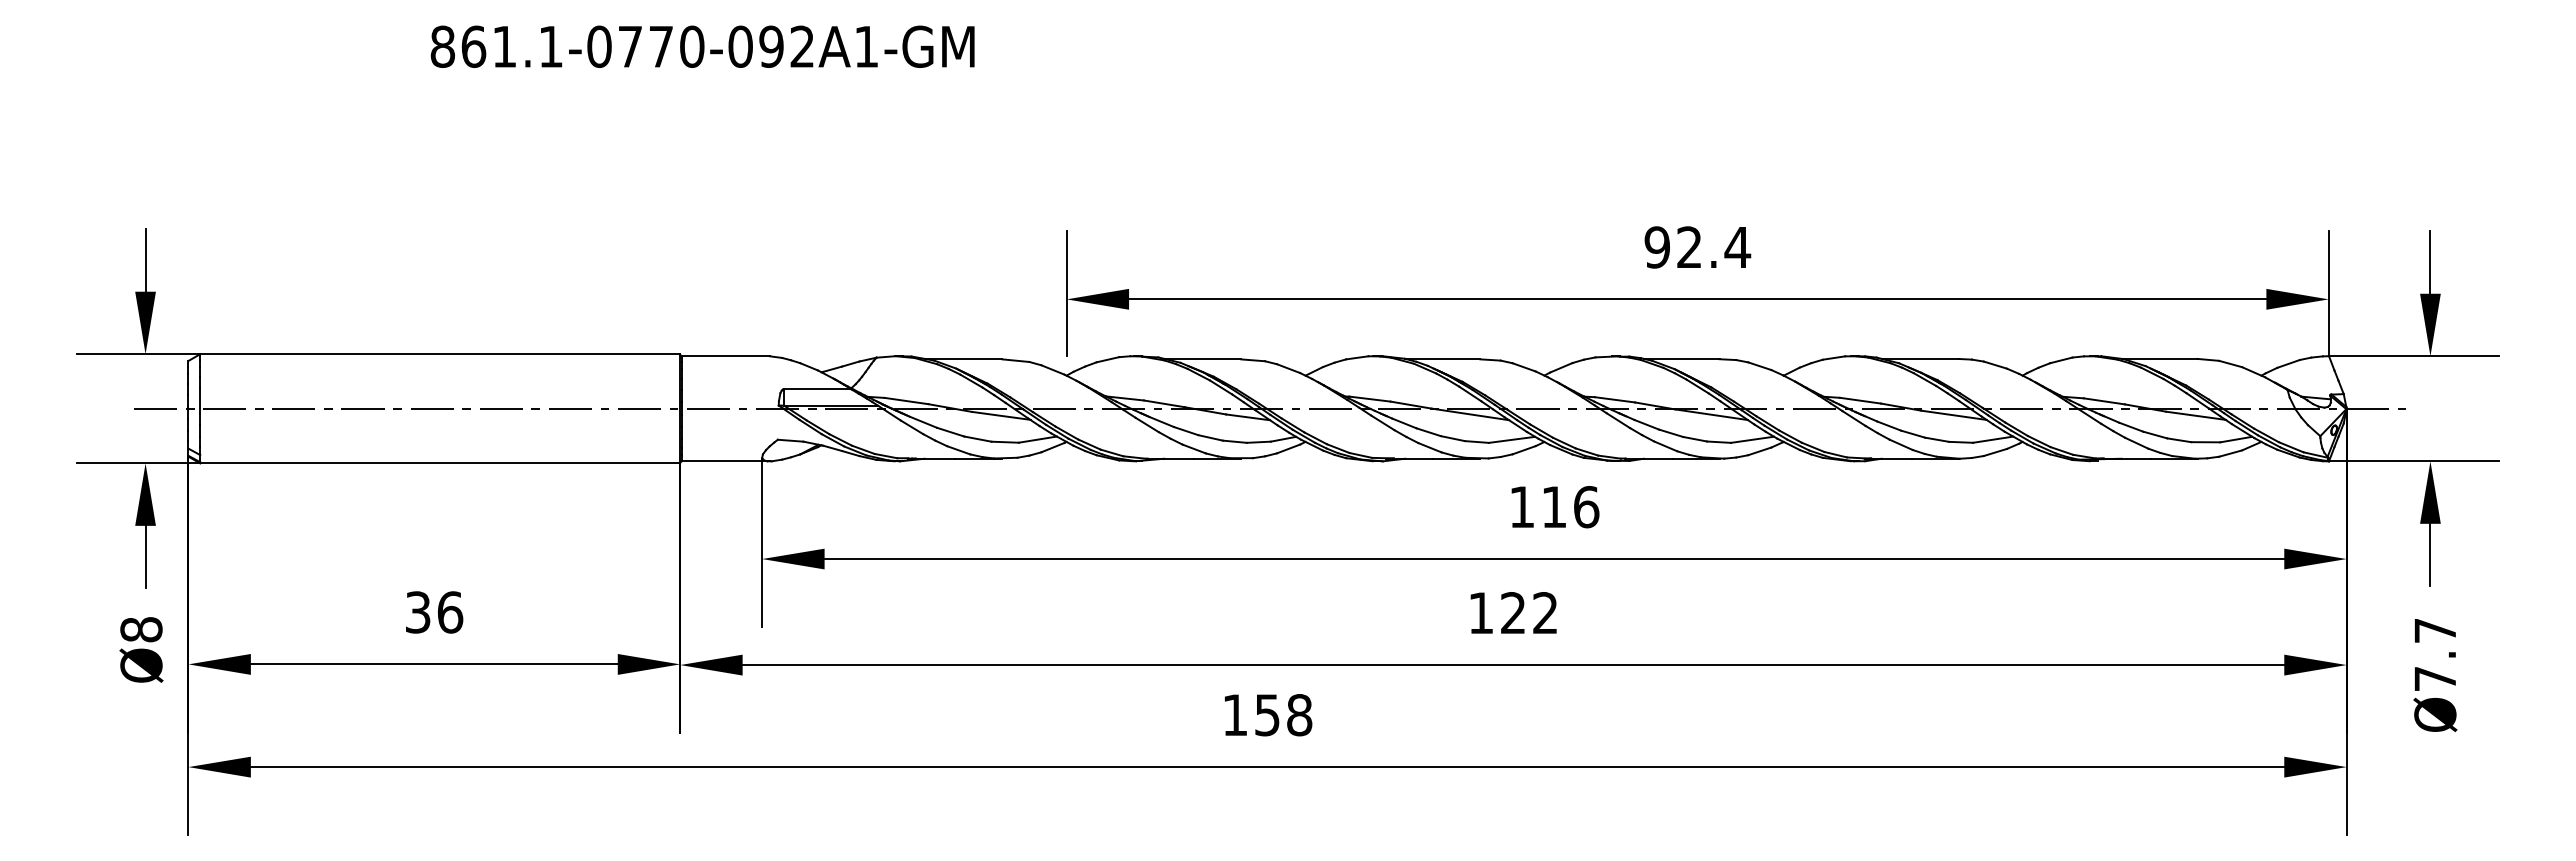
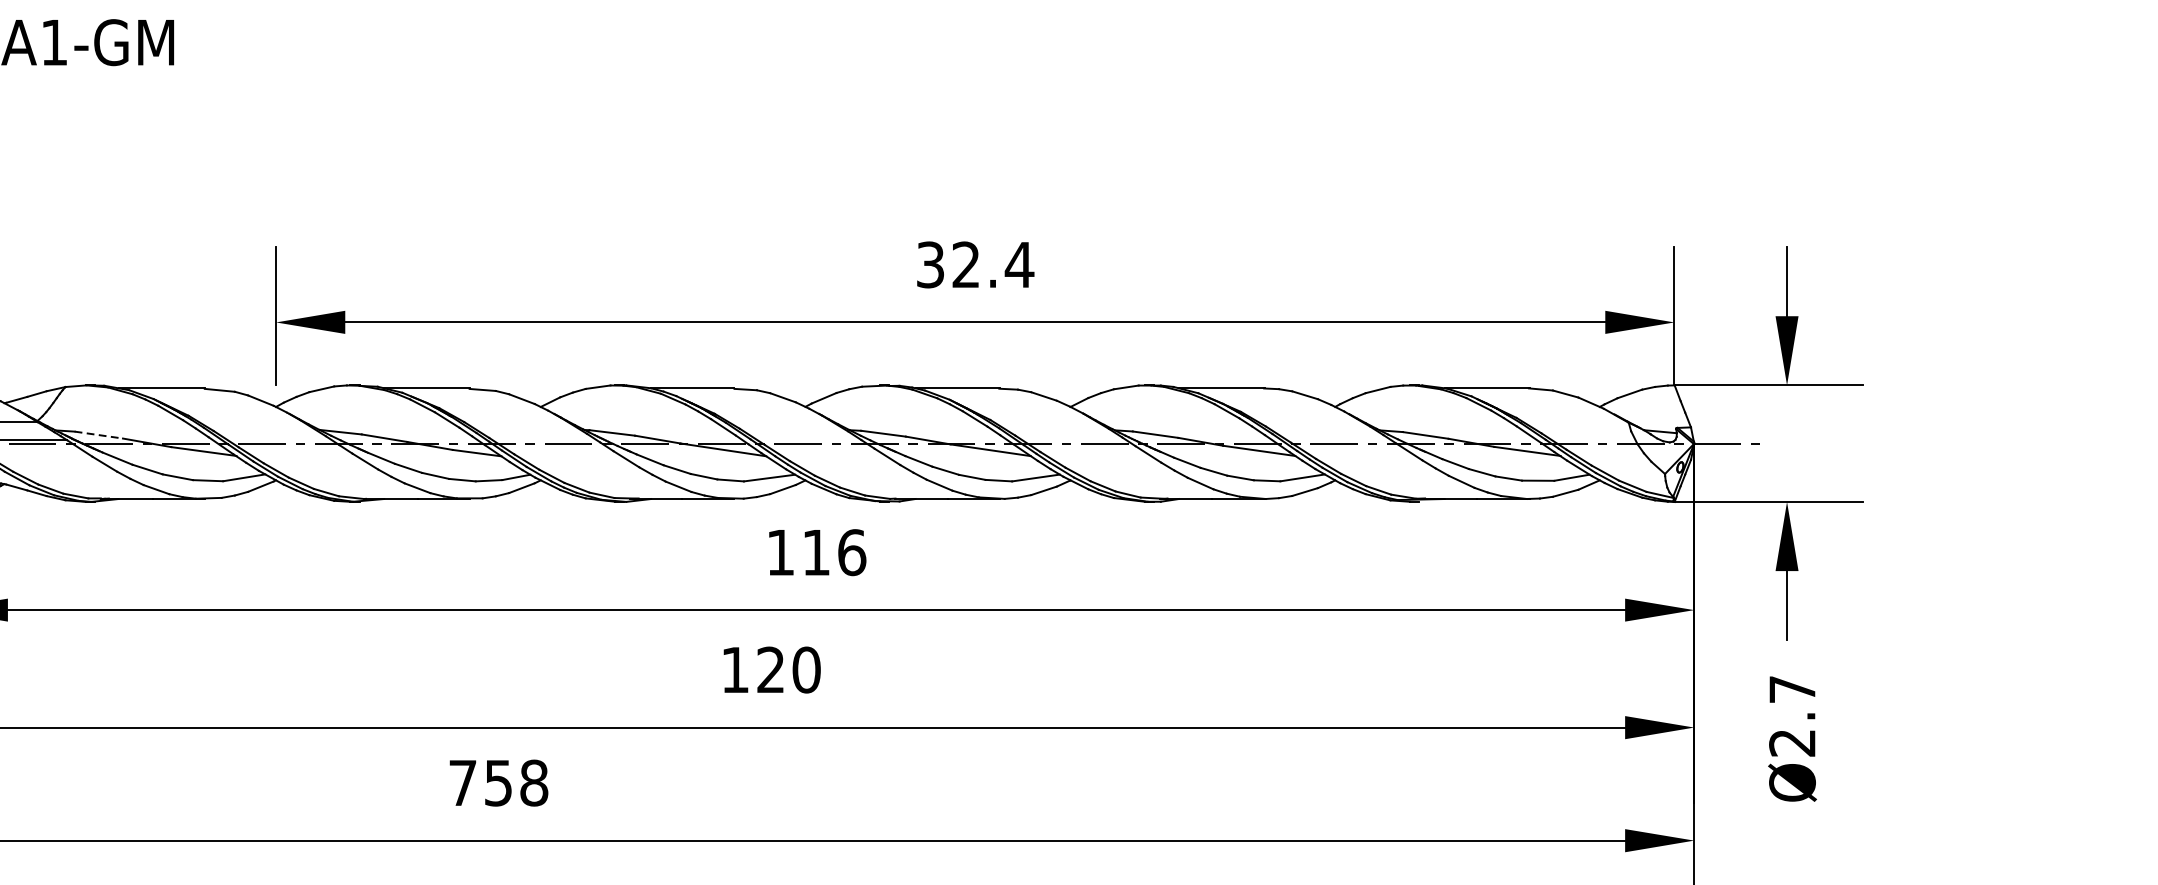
text: (1656, 247) -> (929, 264), 92.4 -> 32.4
line: (907, 401) -> (99, 435), solid -> dashed
text: (1545, 613) -> (806, 670), 122 -> 120
text: (2434, 679) -> (1791, 743), Ø7.7 -> Ø2.7
text: (1235, 714) -> (463, 782), 158 -> 758

